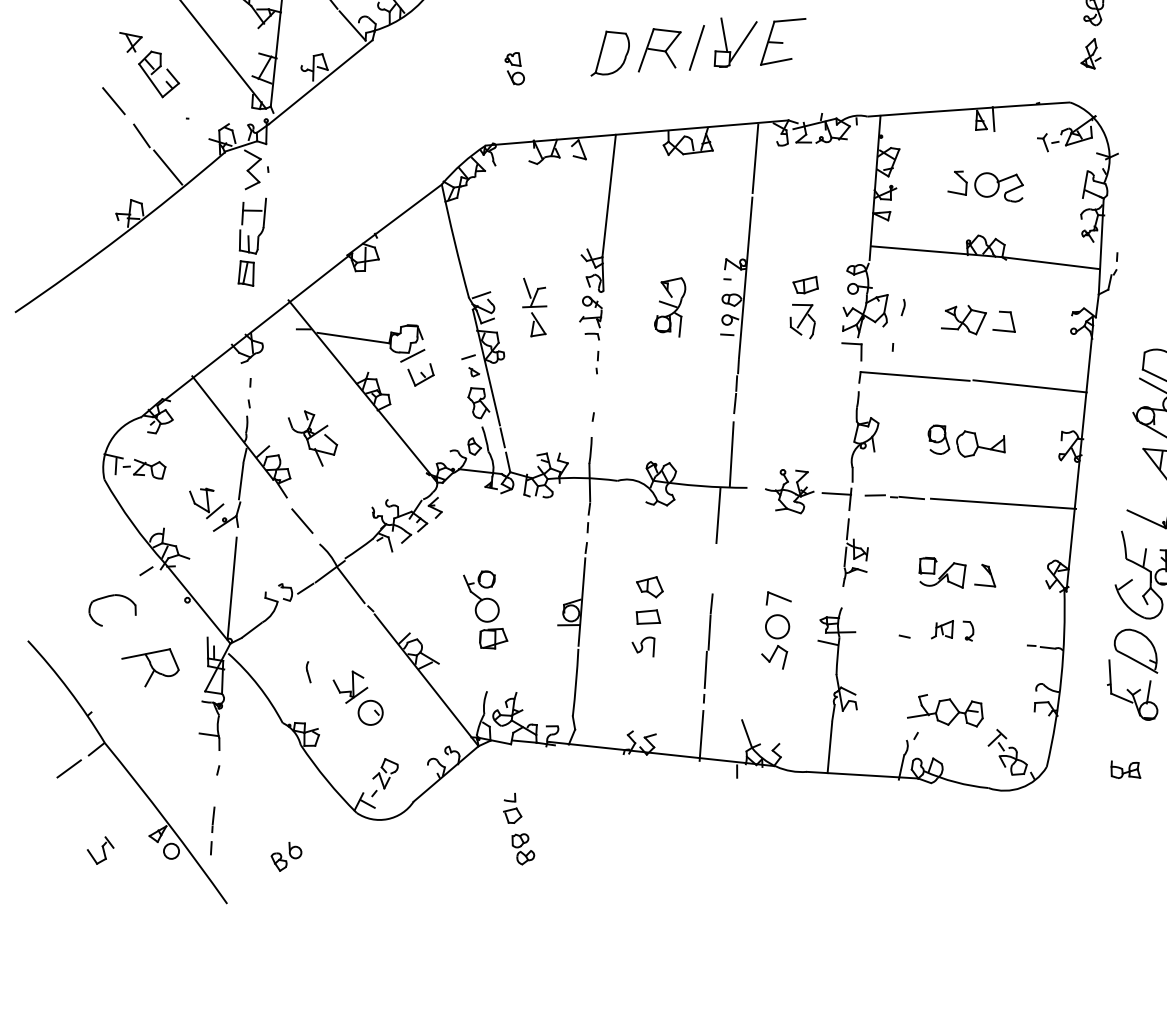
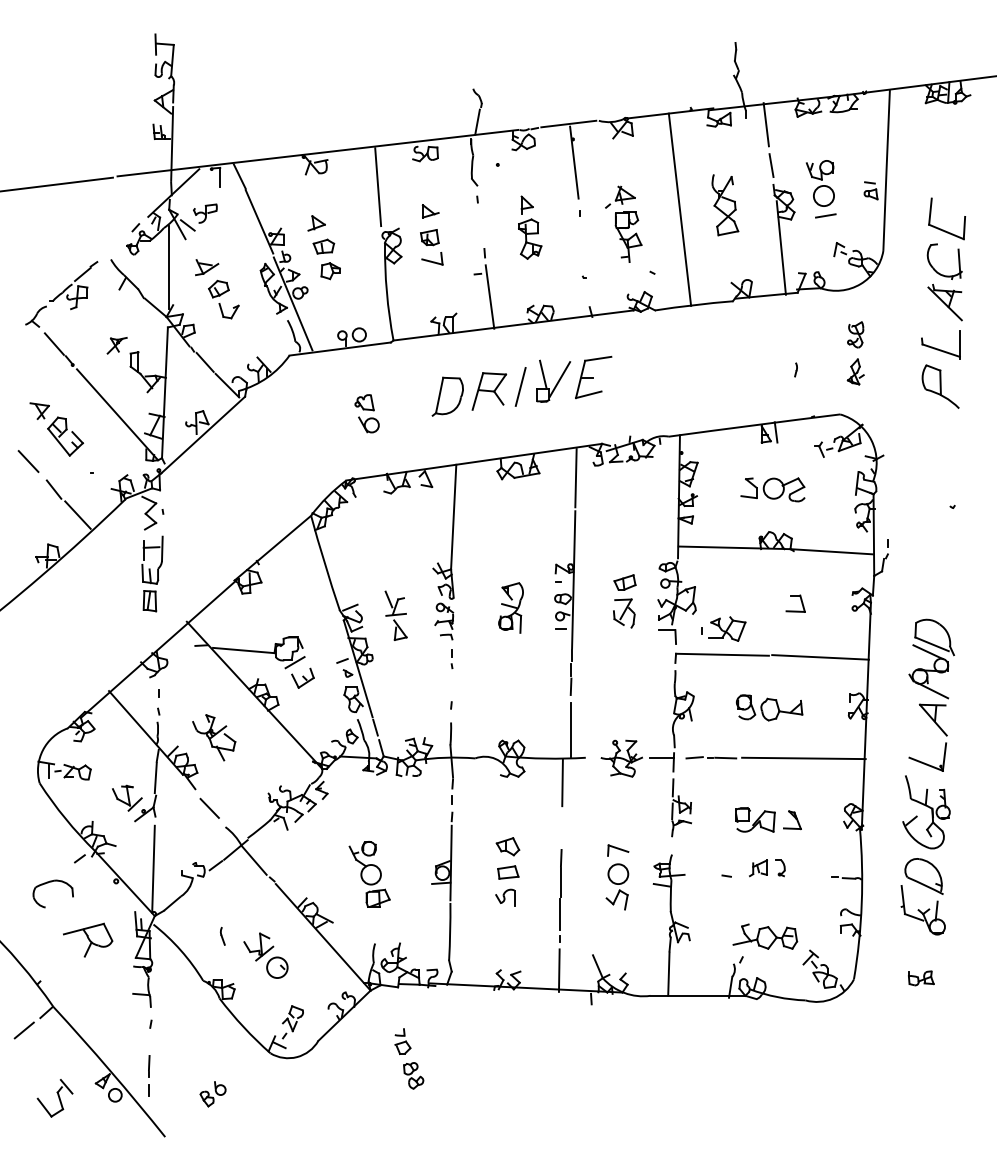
part: (515, 68) -> (367, 413), size x1.4
line: (903, 307) -> (796, 369), moved
part: (964, 318) -> (727, 628), moved
part: (99, 849) -> (54, 1097), size x1.6

